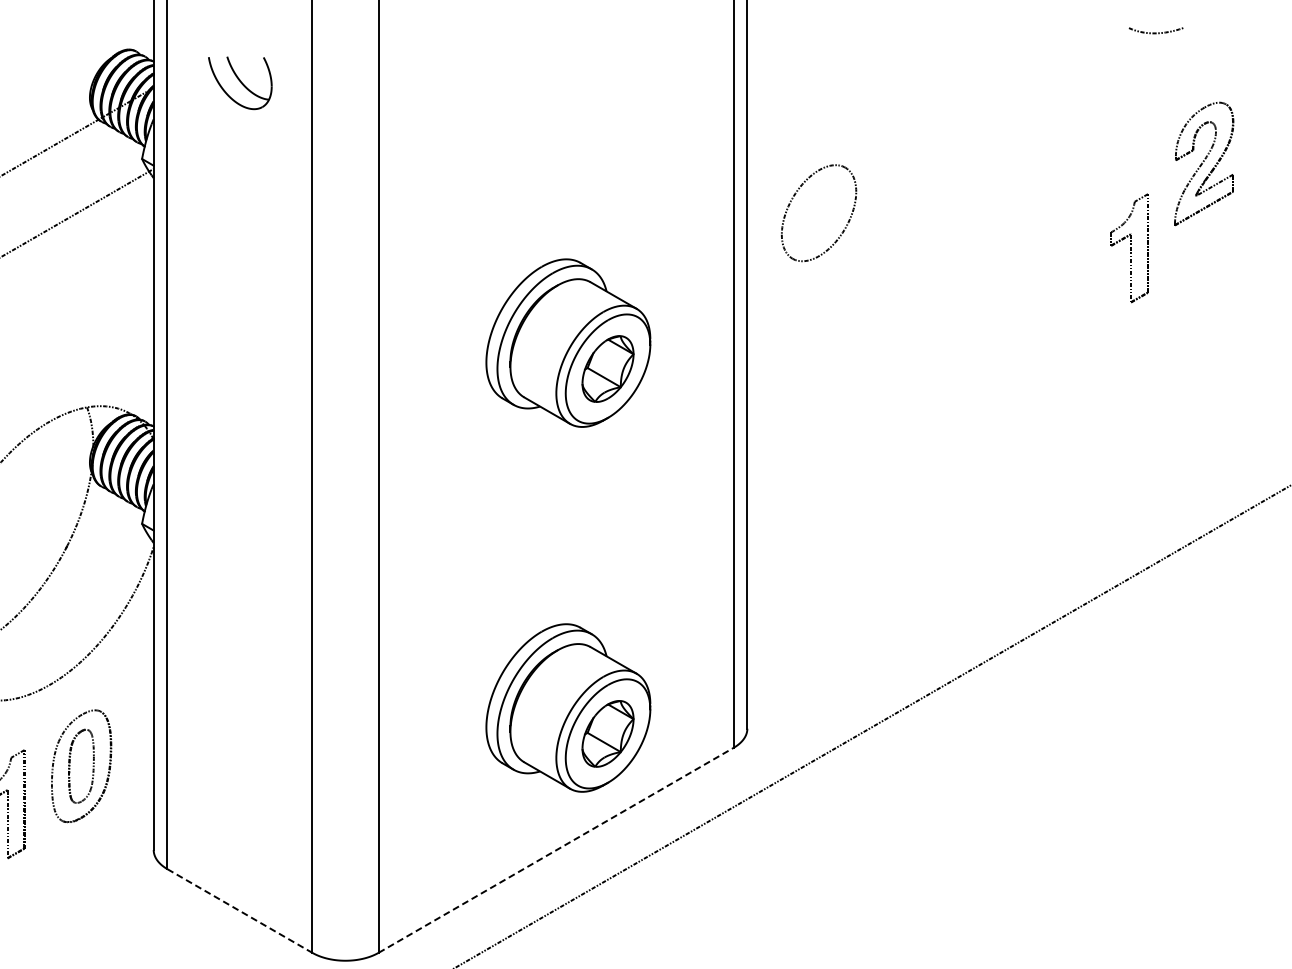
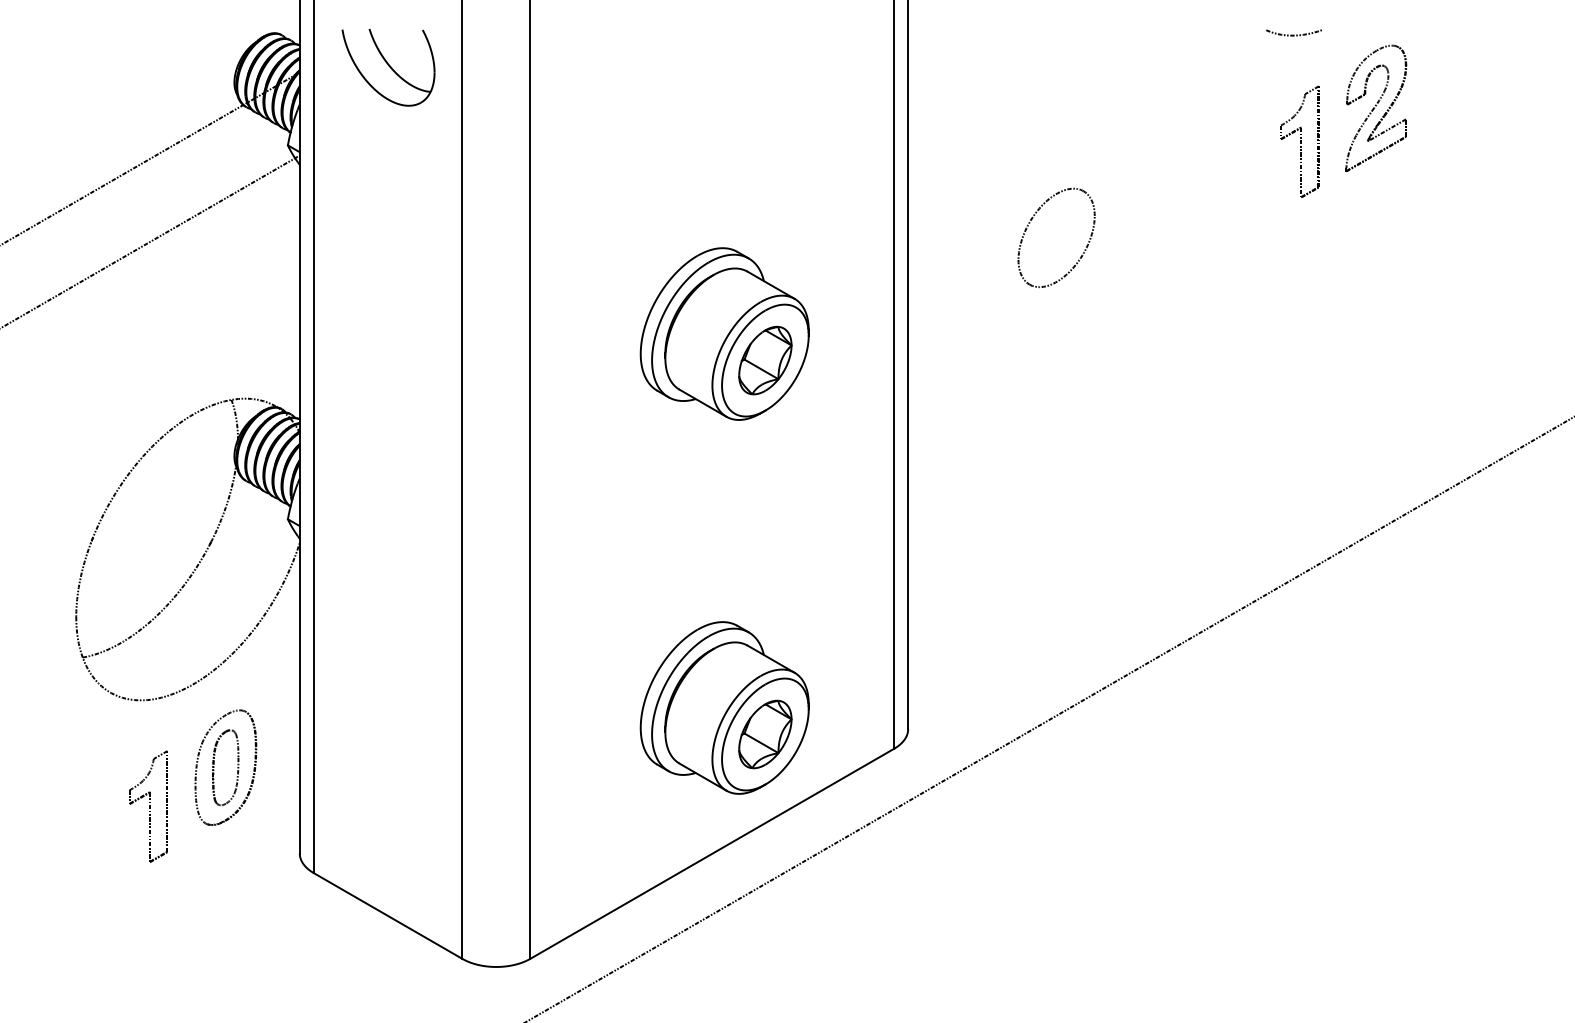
curve: (1155, 32) -> (1293, 34), moved
part: (240, 83) -> (388, 67), size x1.43
part: (1204, 163) -> (1376, 107), moved
part: (793, 199) -> (1030, 223), moved
part: (1129, 247) -> (1299, 141), moved
line: (556, 850) -> (712, 853), dashed -> solid
line: (240, 911) -> (388, 916), dashed -> solid

